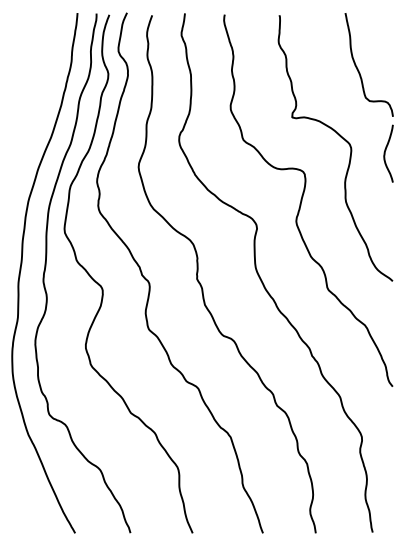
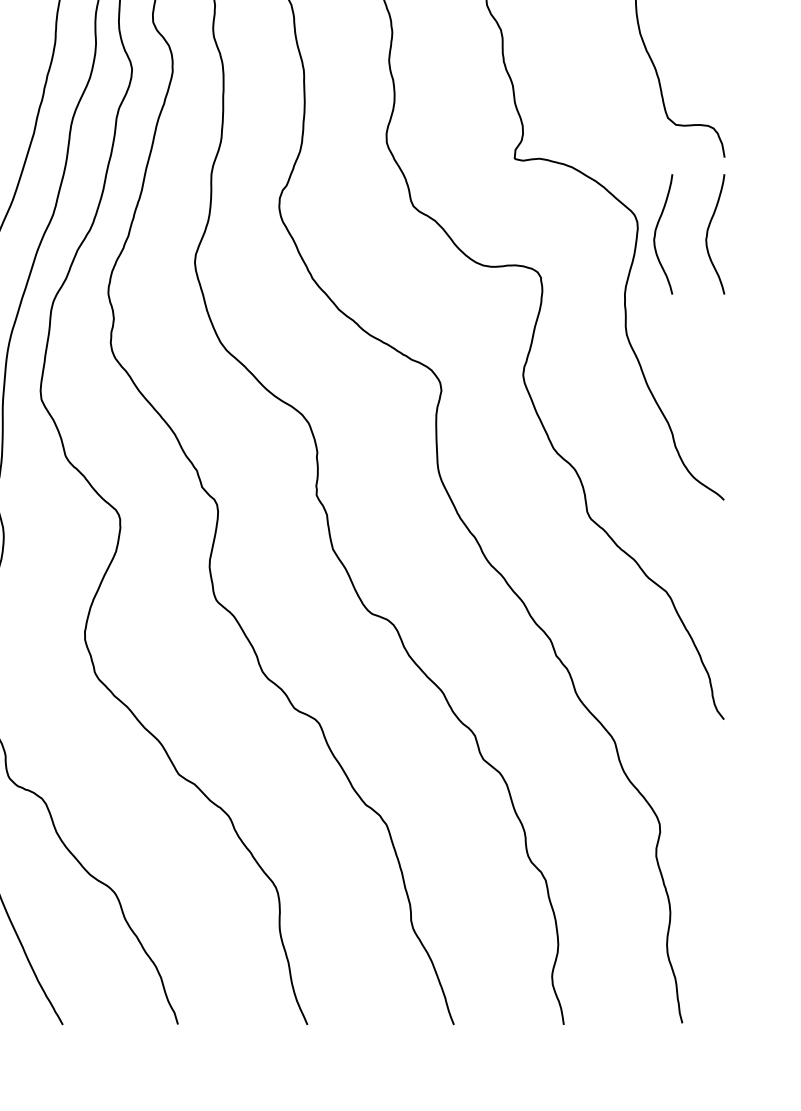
curve: (360, 153) -> (656, 233), added

